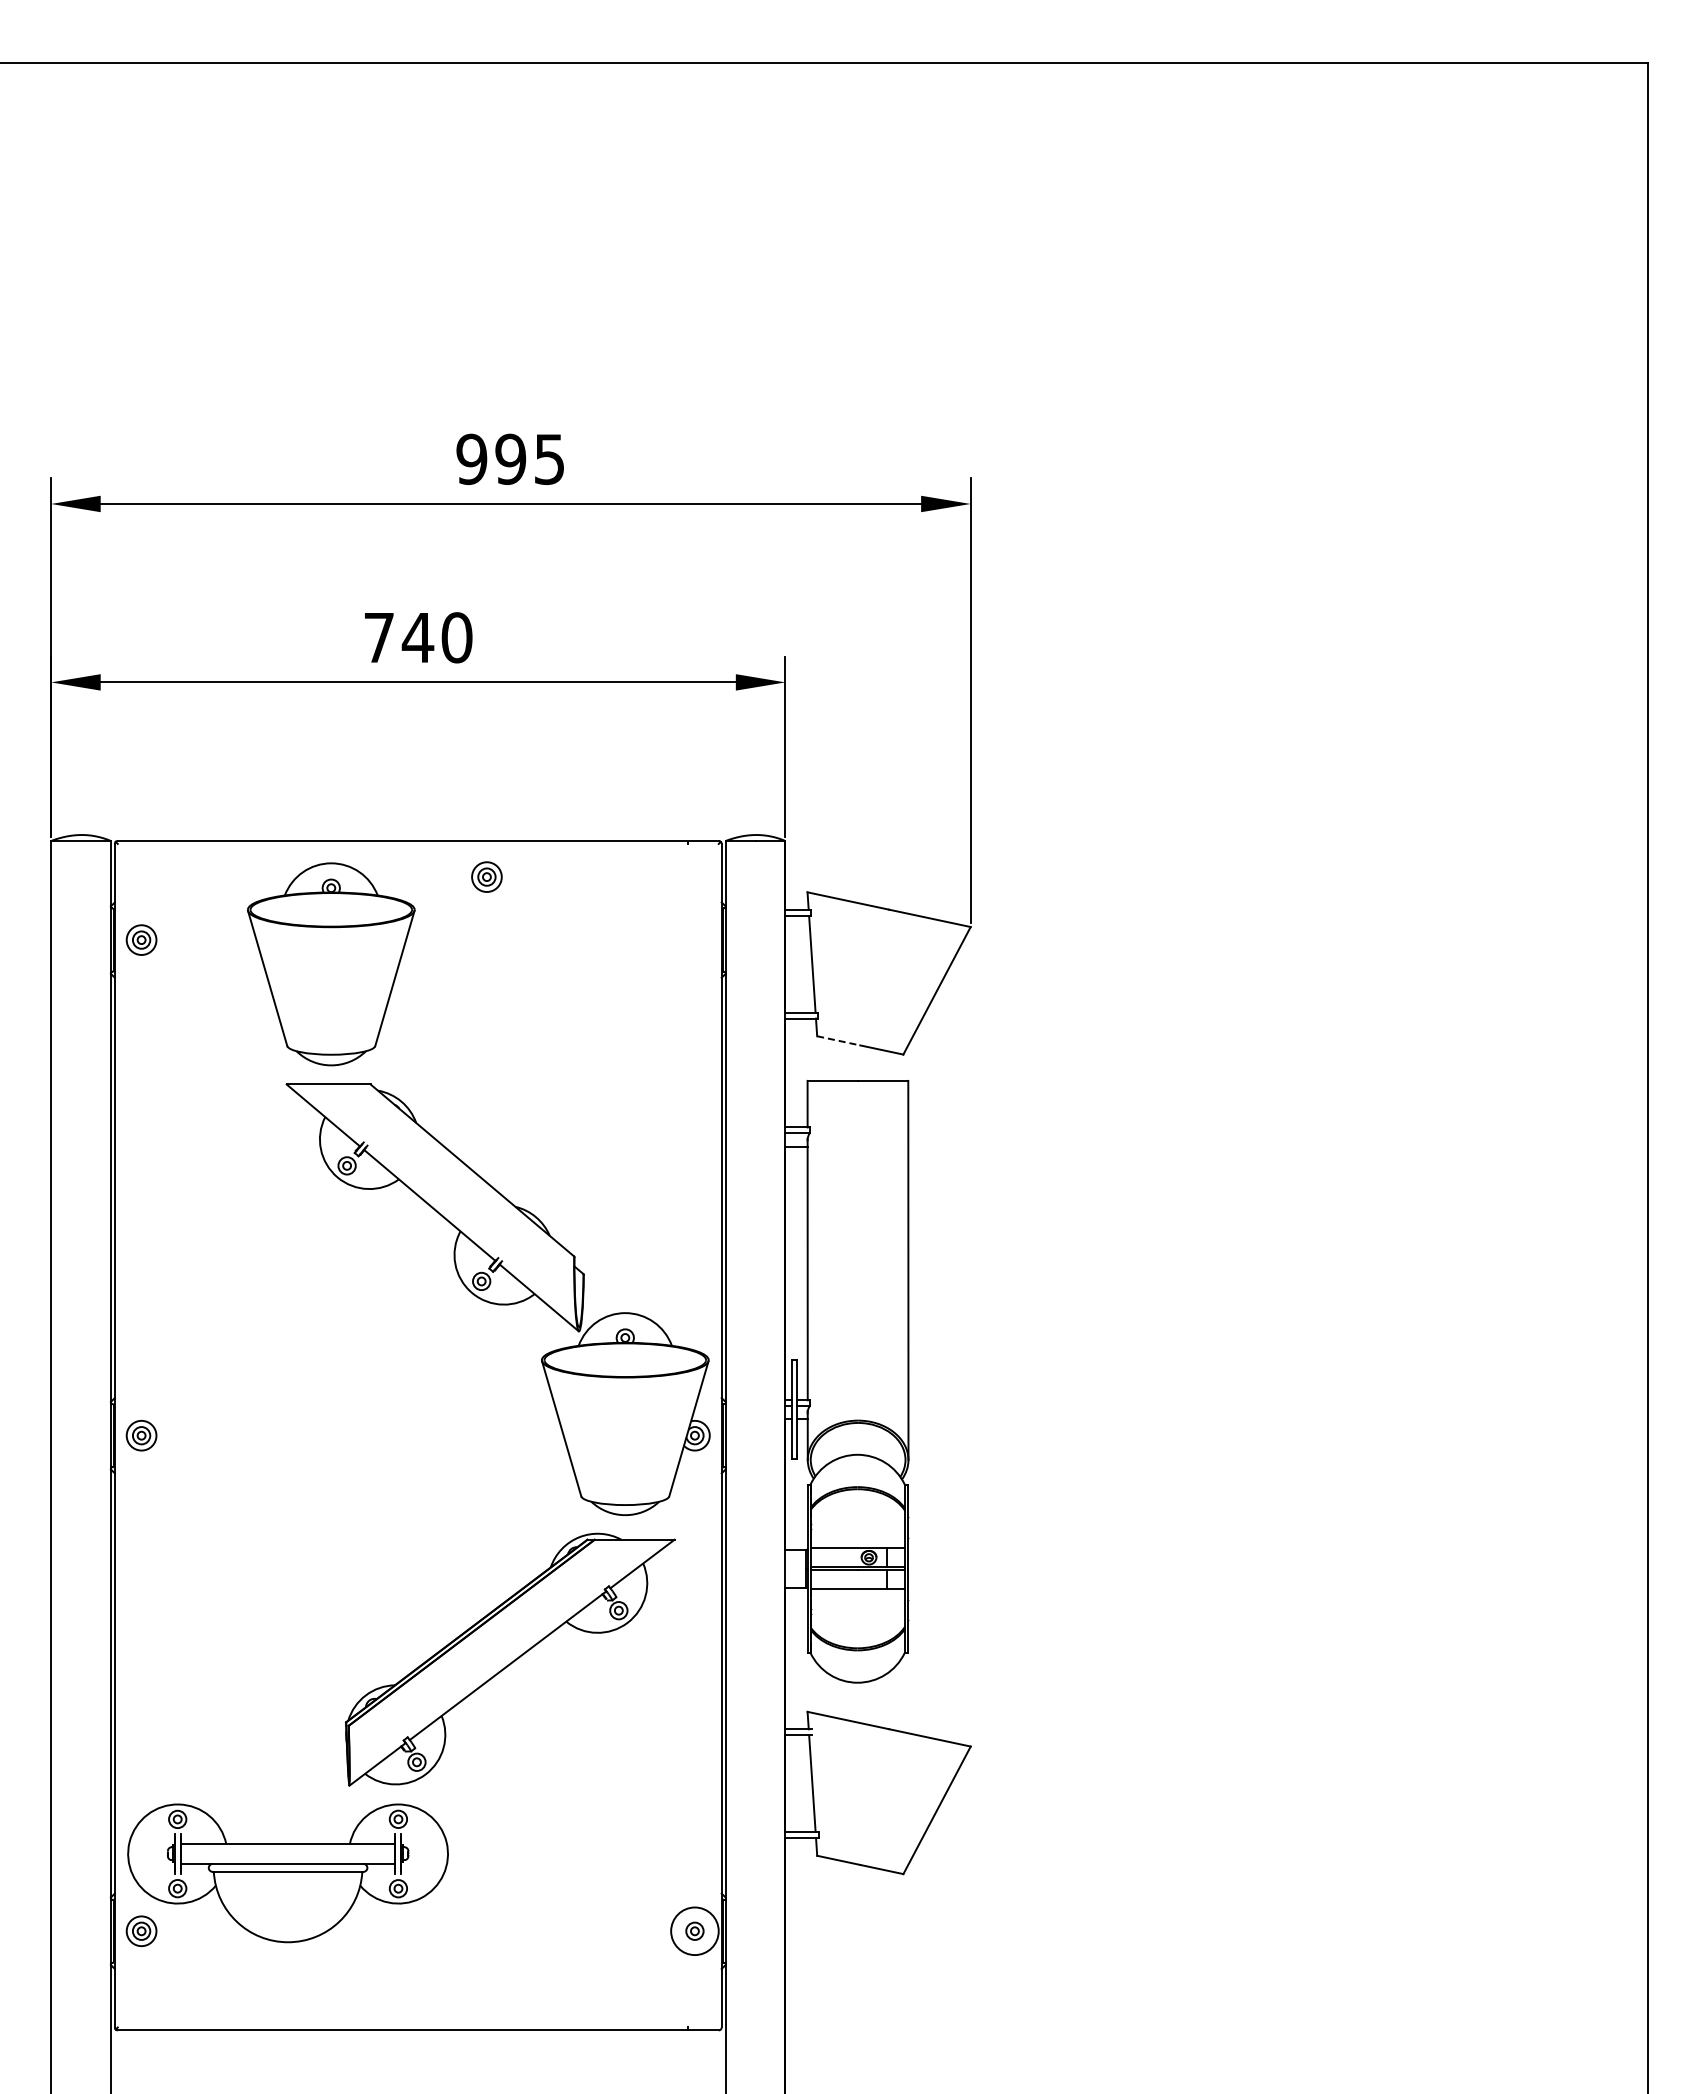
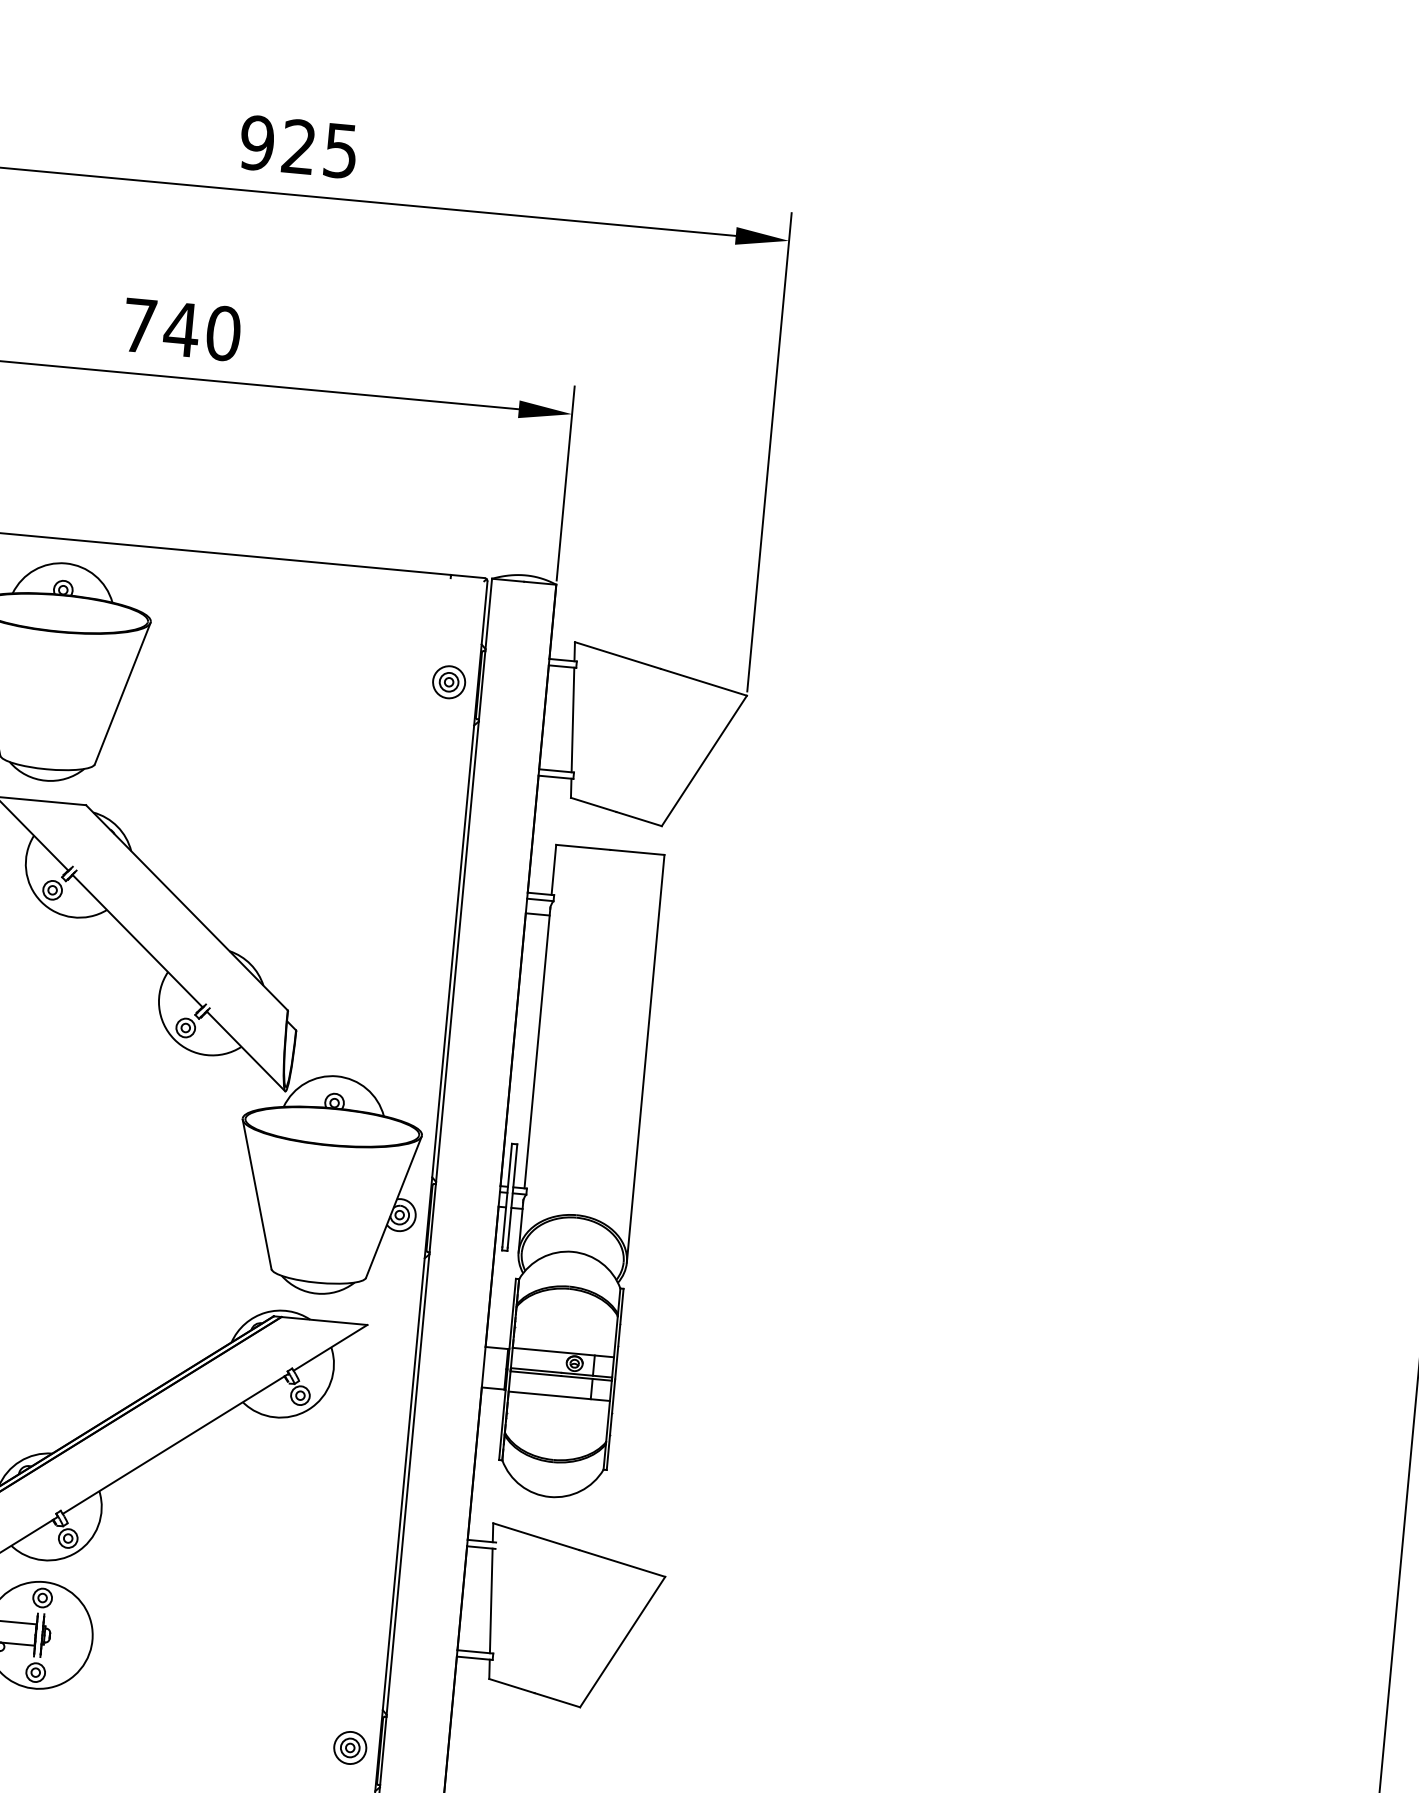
text: (510, 459) -> (298, 147), 995 -> 925
part: (486, 876) -> (448, 681), moved
line: (839, 1040) -> (594, 804), dashed -> solid
circle: (694, 1931) -> (349, 1748), size x0.62

